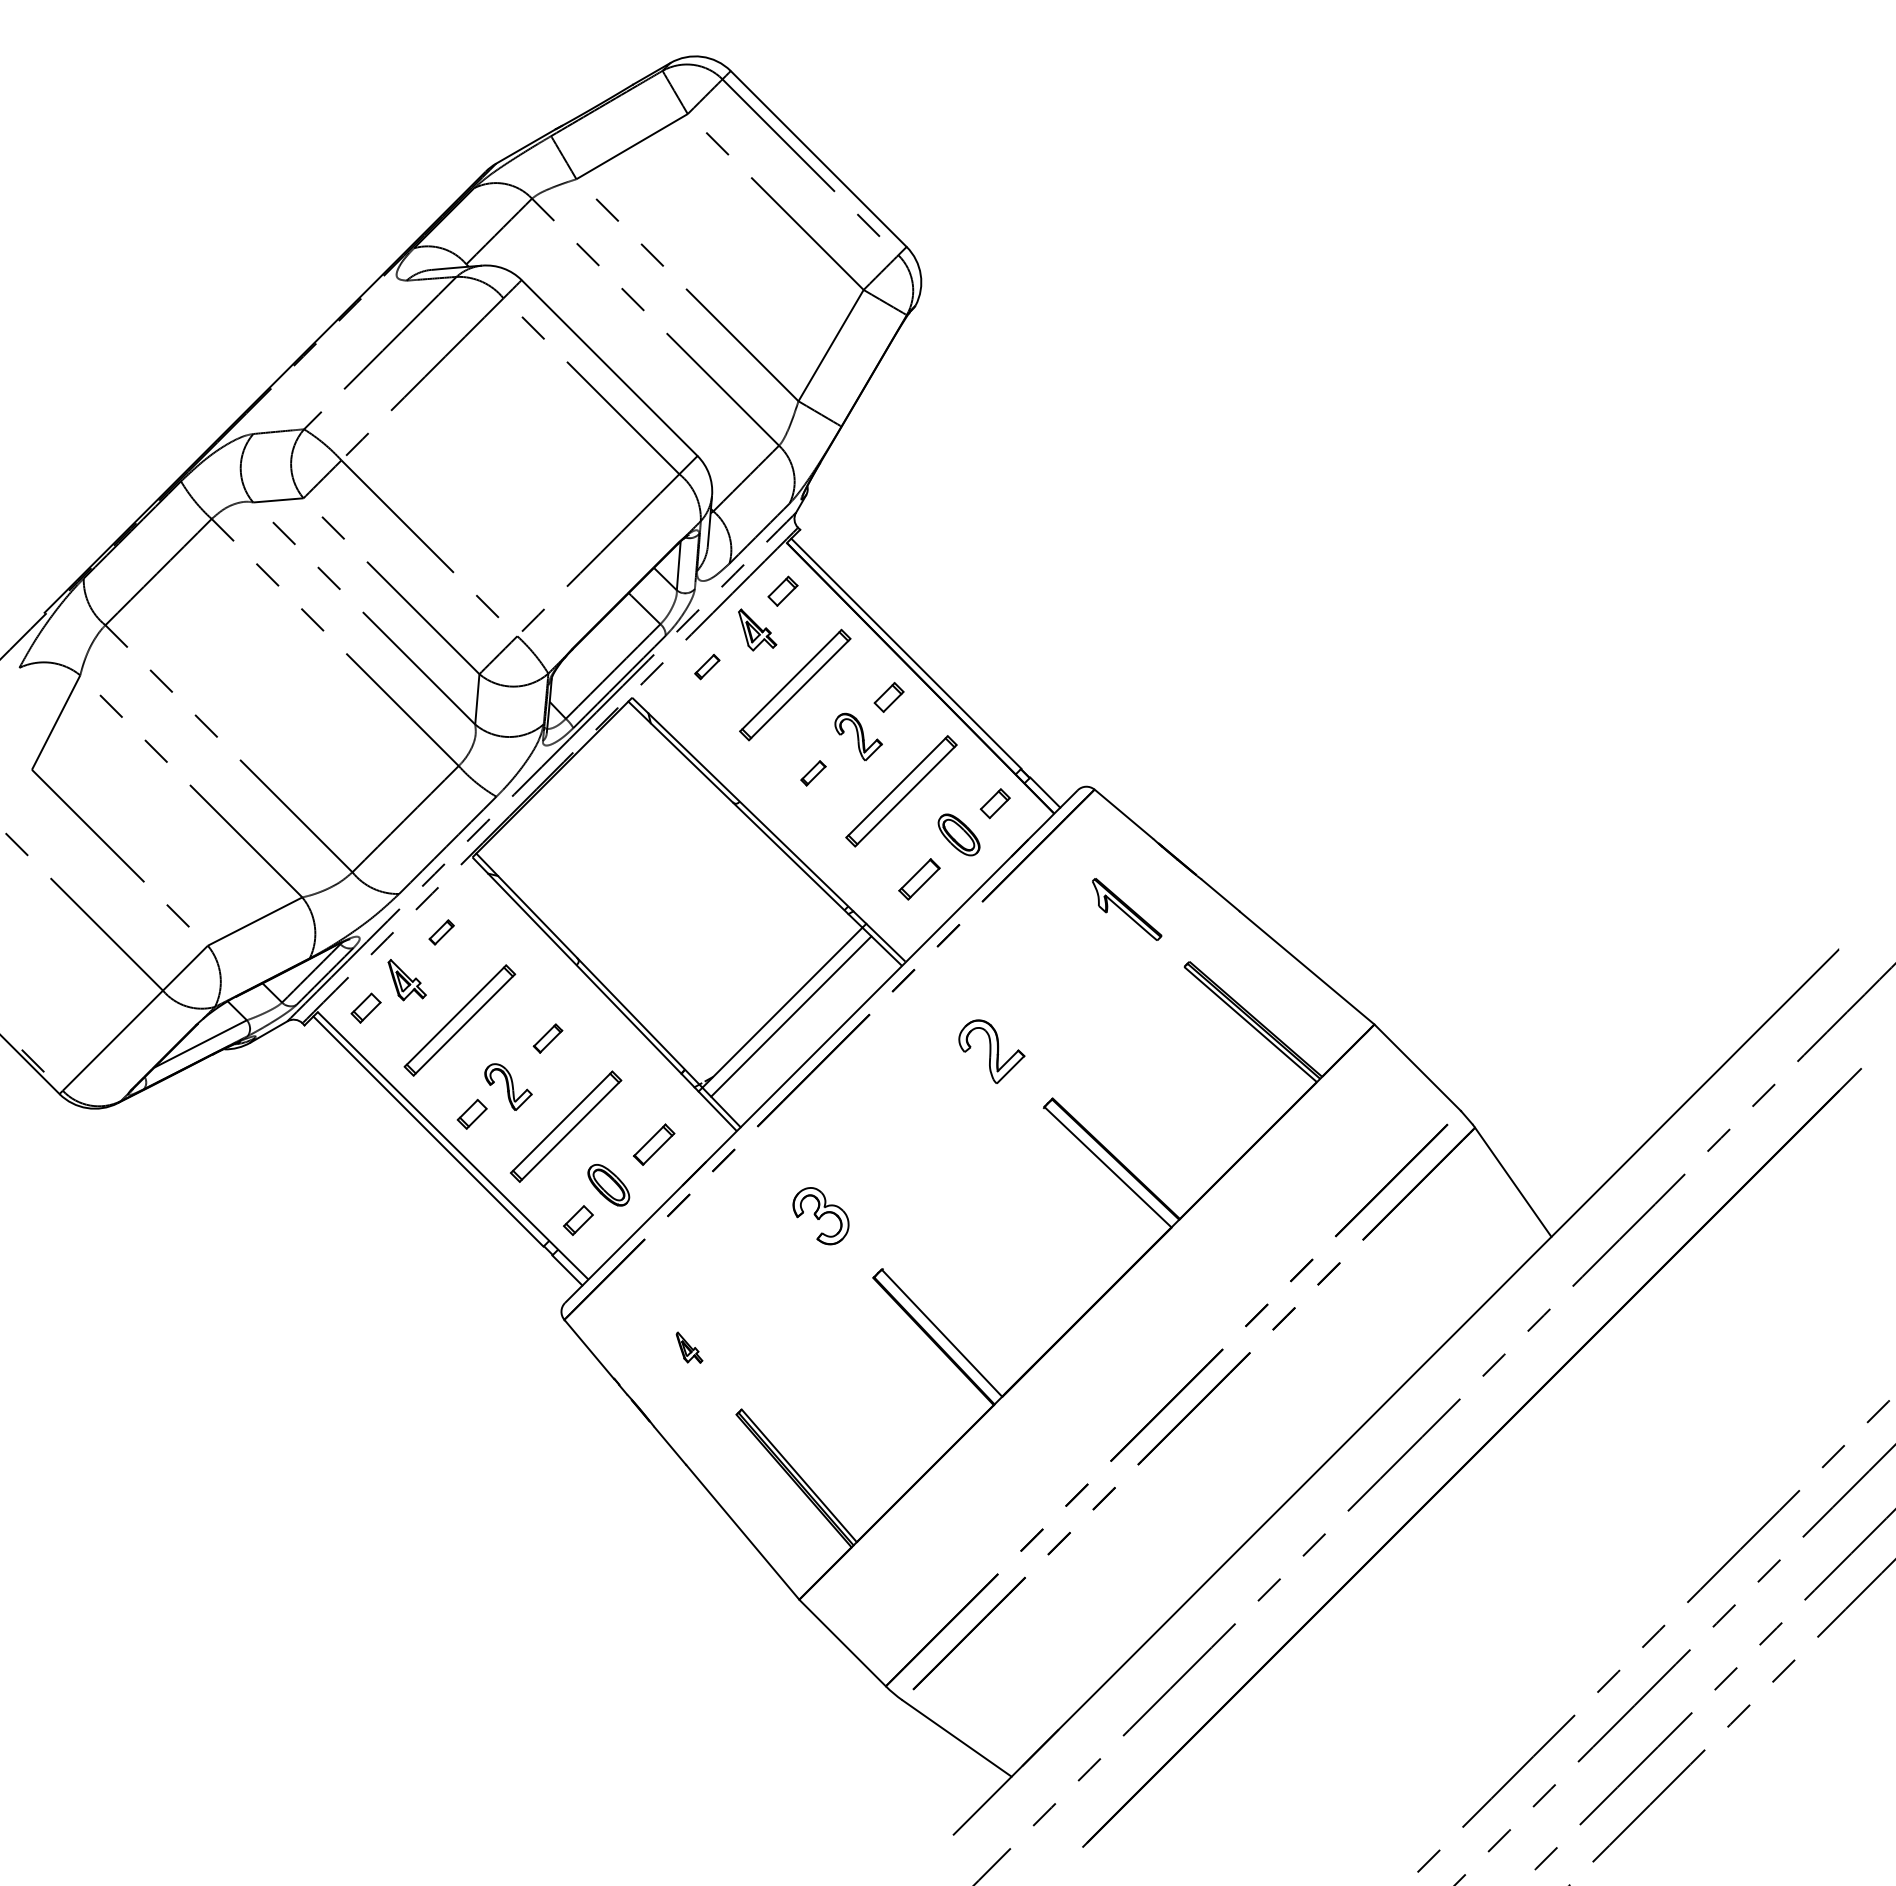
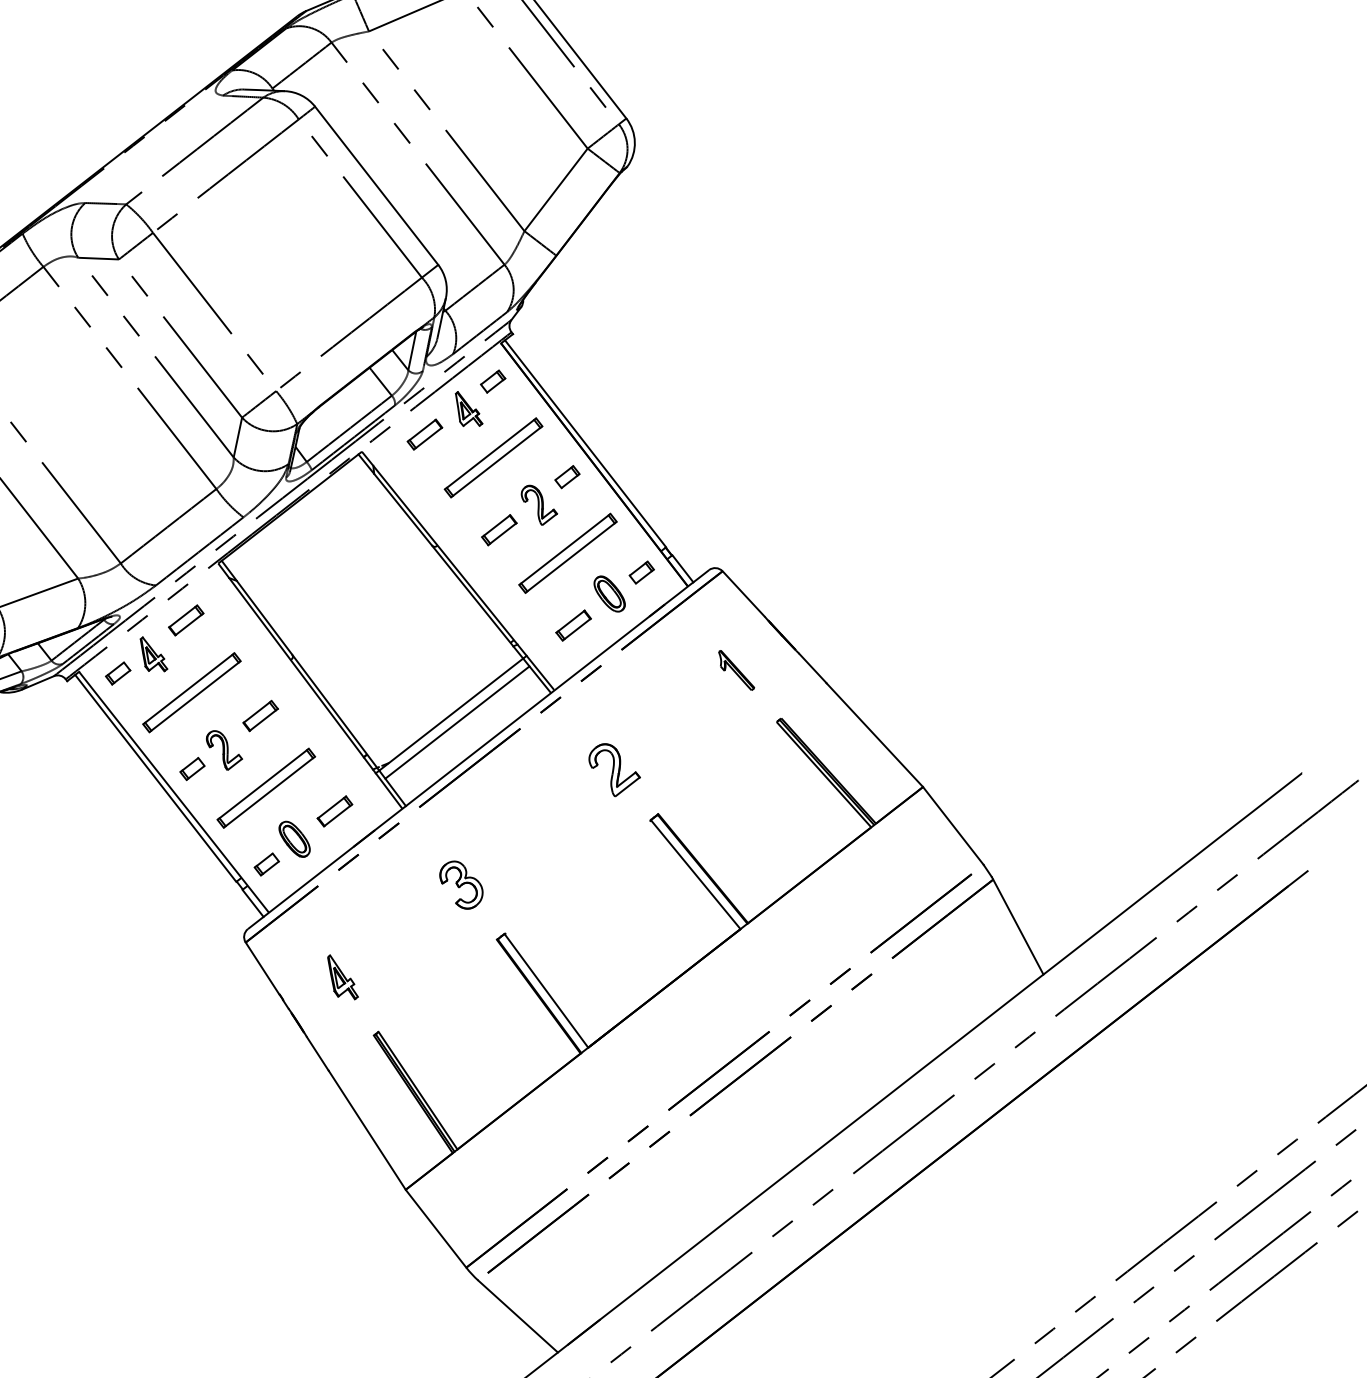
part: (707, 666) -> (425, 434), size x1.67
part: (813, 773) -> (499, 530), size x1.67
part: (1126, 909) -> (736, 670), size x0.71
part: (441, 932) -> (186, 620), size x1.67
part: (547, 1038) -> (260, 715), size x1.43
part: (689, 1347) -> (343, 977), size x1.67

